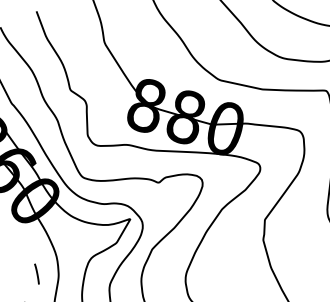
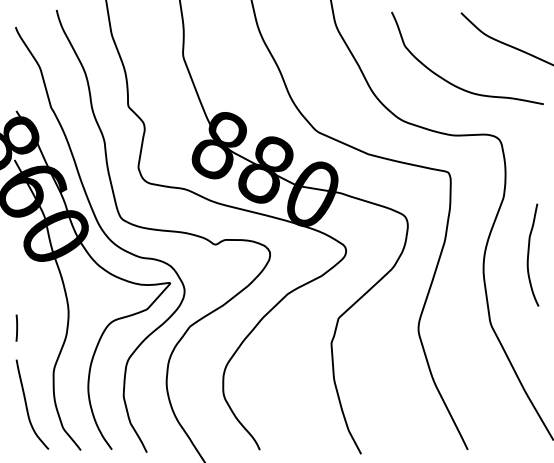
line: (36, 273) -> (16, 327), moved

